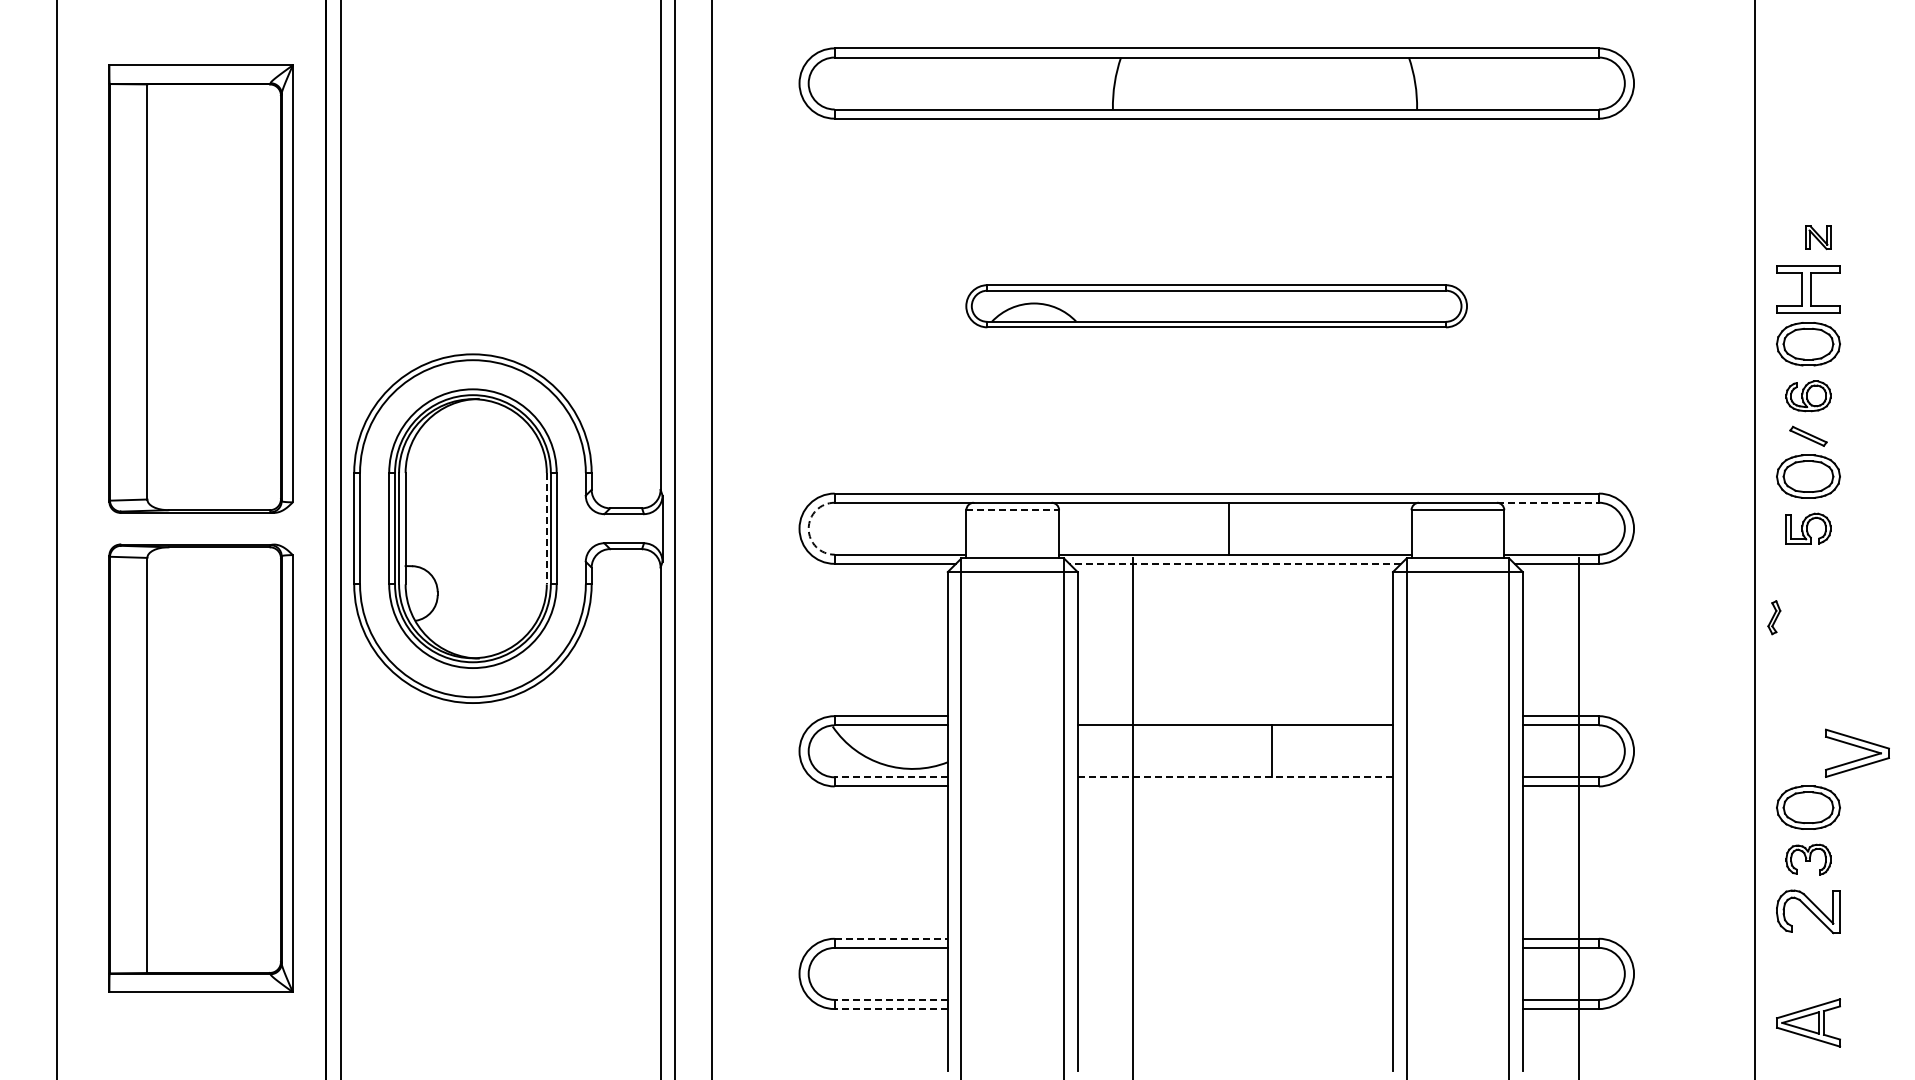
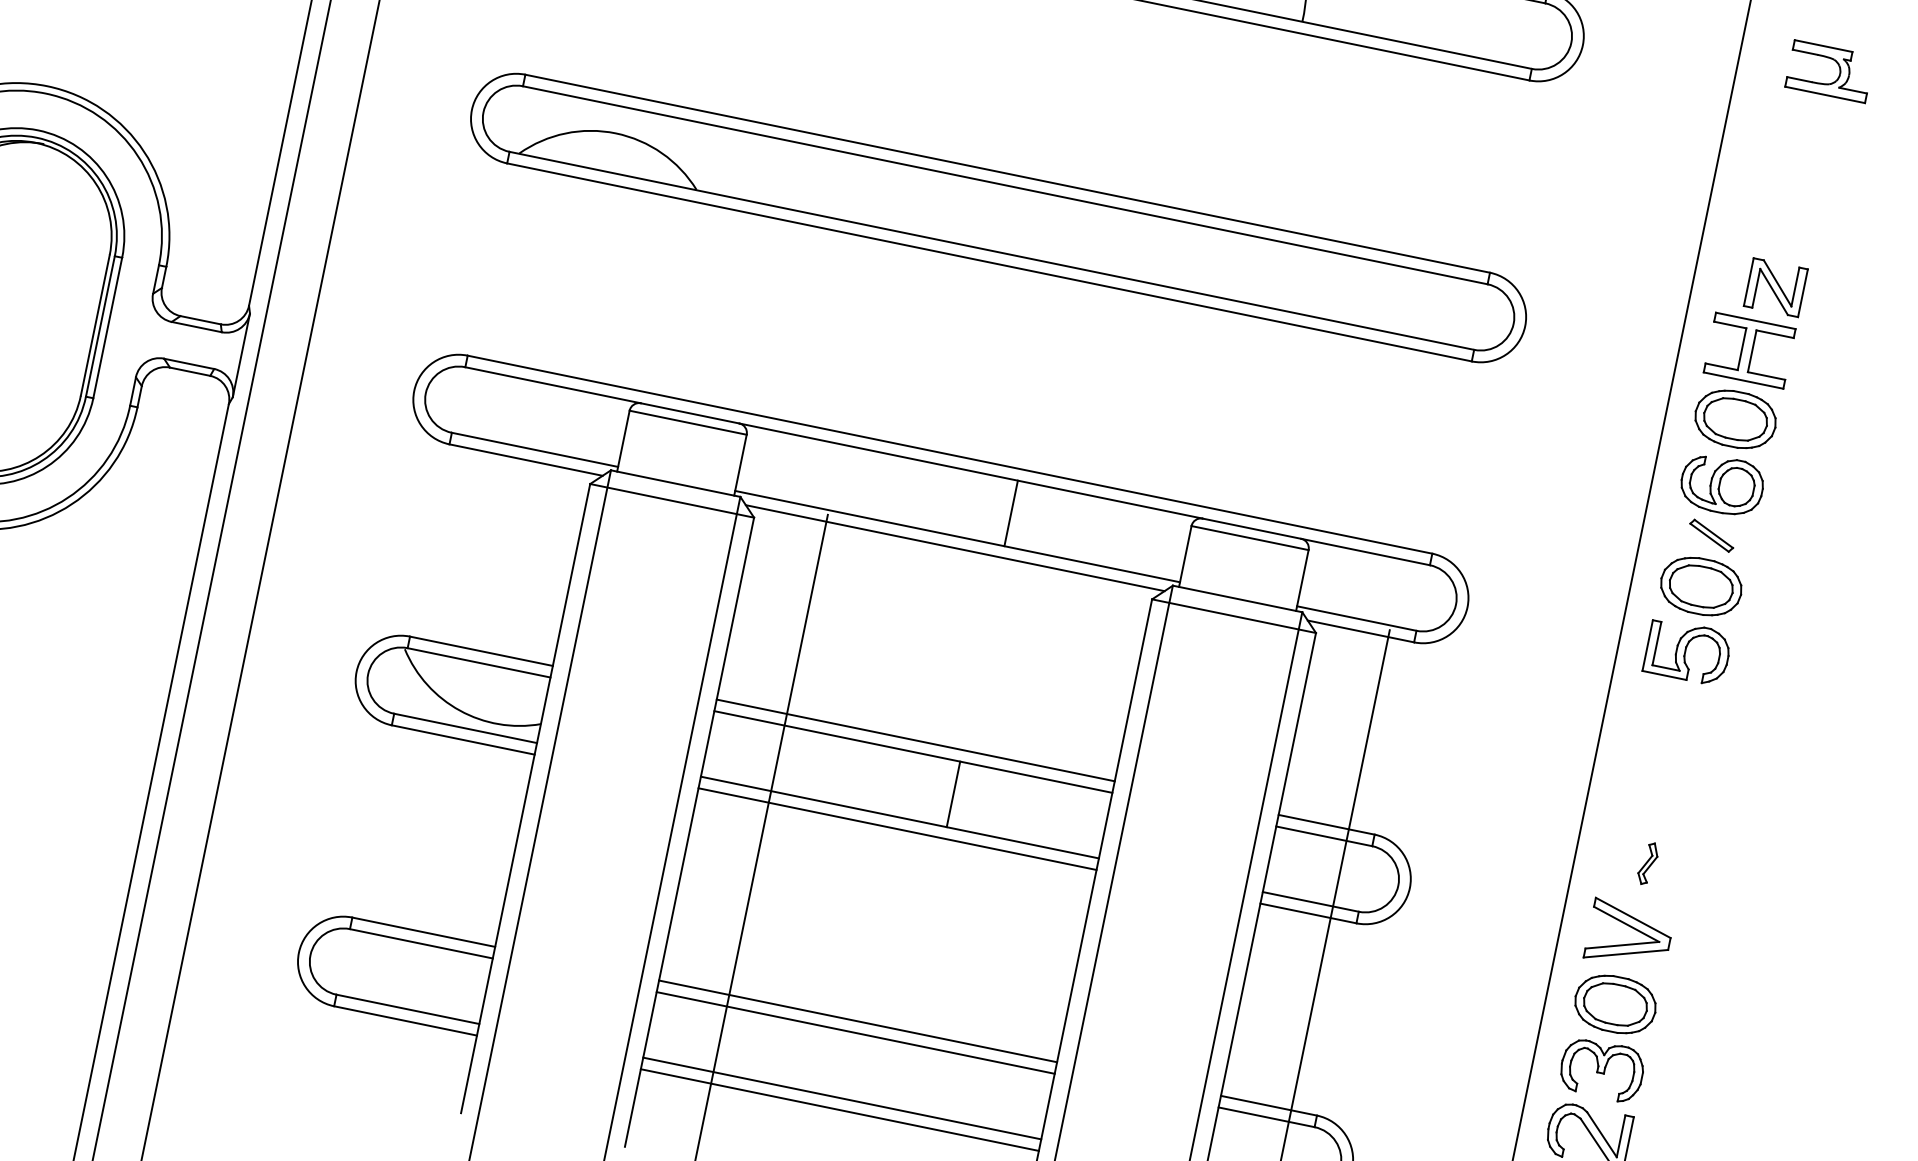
part: (1832, 67) -> (1837, 76), added
part: (1818, 237) -> (1775, 287), size x1.67
part: (1216, 306) -> (998, 218), size x1.67
part: (1808, 396) -> (1722, 485), size x1.43
line: (1548, 502) -> (1366, 551), dashed -> solid
line: (1013, 510) -> (689, 423), dashed -> solid
line: (546, 528) -> (94, 325), dashed -> solid
arc: (808, 528) -> (425, 392), dashed -> solid
line: (1229, 528) -> (1011, 513), moved
part: (1808, 528) -> (1687, 652), size x1.43
line: (1235, 563) -> (955, 547), dashed -> solid
part: (1774, 617) -> (1648, 863), moved
line: (1235, 716) -> (915, 740), added
part: (1857, 752) -> (1629, 934), moved
line: (891, 777) -> (465, 728), dashed -> solid
line: (1235, 777) -> (900, 817), dashed -> solid
line: (1235, 786) -> (897, 829), added
part: (1808, 859) -> (1602, 1069), size x1.43
line: (891, 938) -> (424, 931), dashed -> solid
line: (1235, 938) -> (858, 1021), added
line: (1235, 947) -> (856, 1032), added
line: (891, 999) -> (408, 1008), dashed -> solid
line: (1235, 999) -> (842, 1098), added
line: (891, 1009) -> (405, 1021), dashed -> solid
line: (1235, 1009) -> (839, 1110), added

